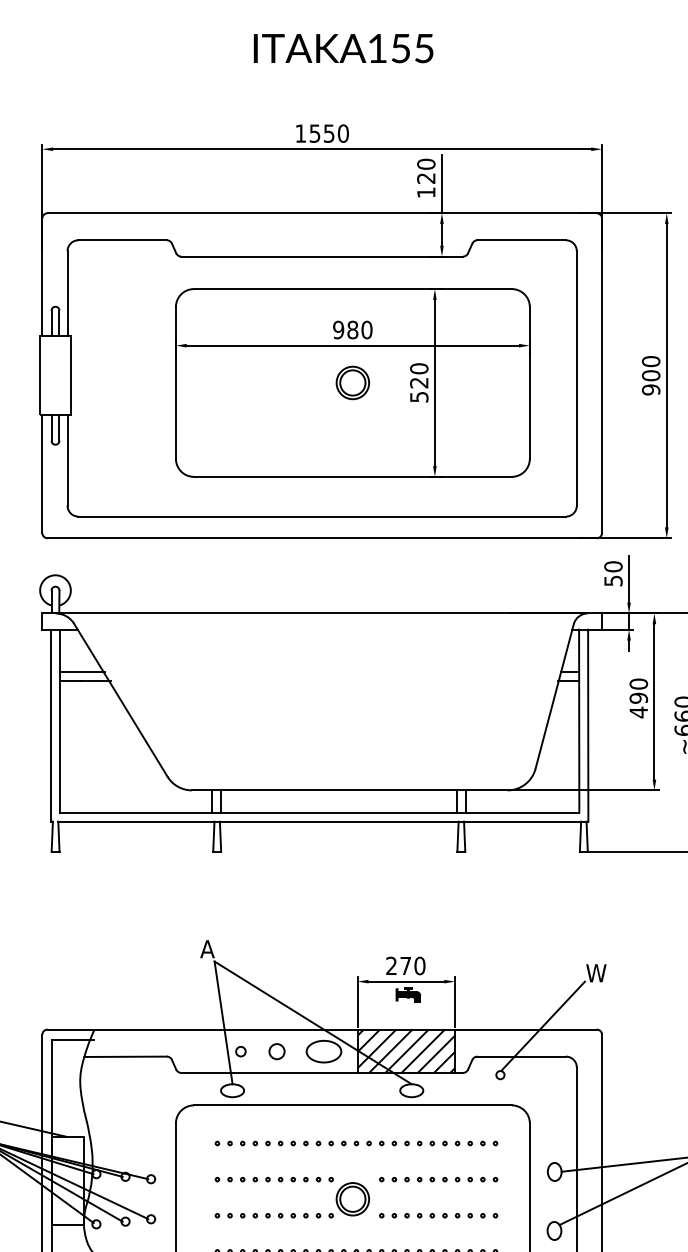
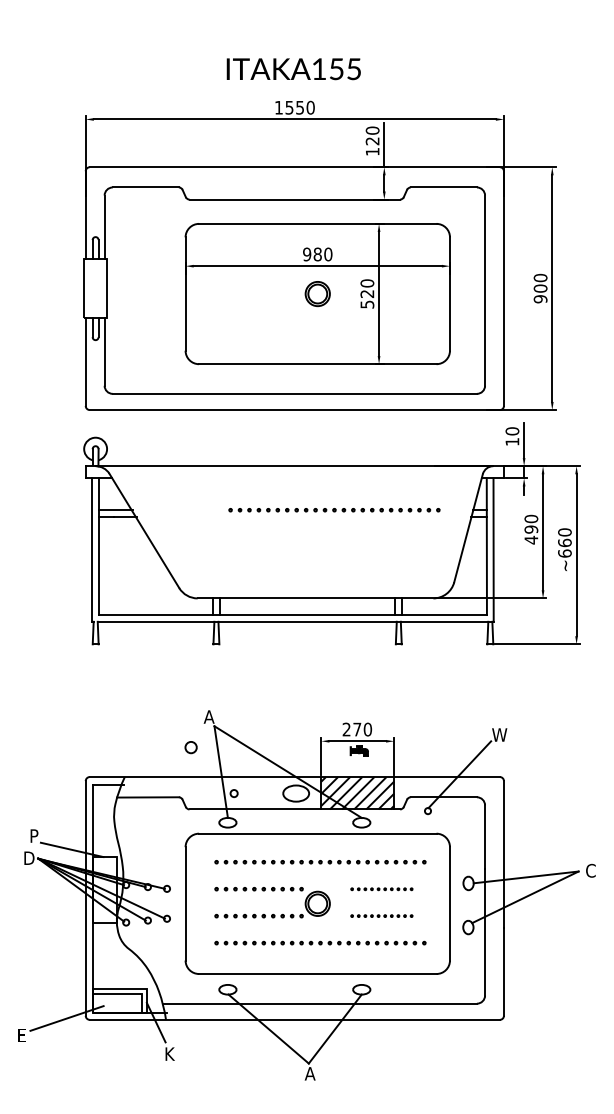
text: (343, 48) -> (293, 69), moved
text: (613, 580) -> (512, 441), 50 -> 10
part: (375, 672) -> (334, 510), added
circle: (276, 1051) -> (190, 747), moved
part: (438, 1180) -> (381, 889), size x0.7
part: (438, 1214) -> (381, 915), size x0.7

